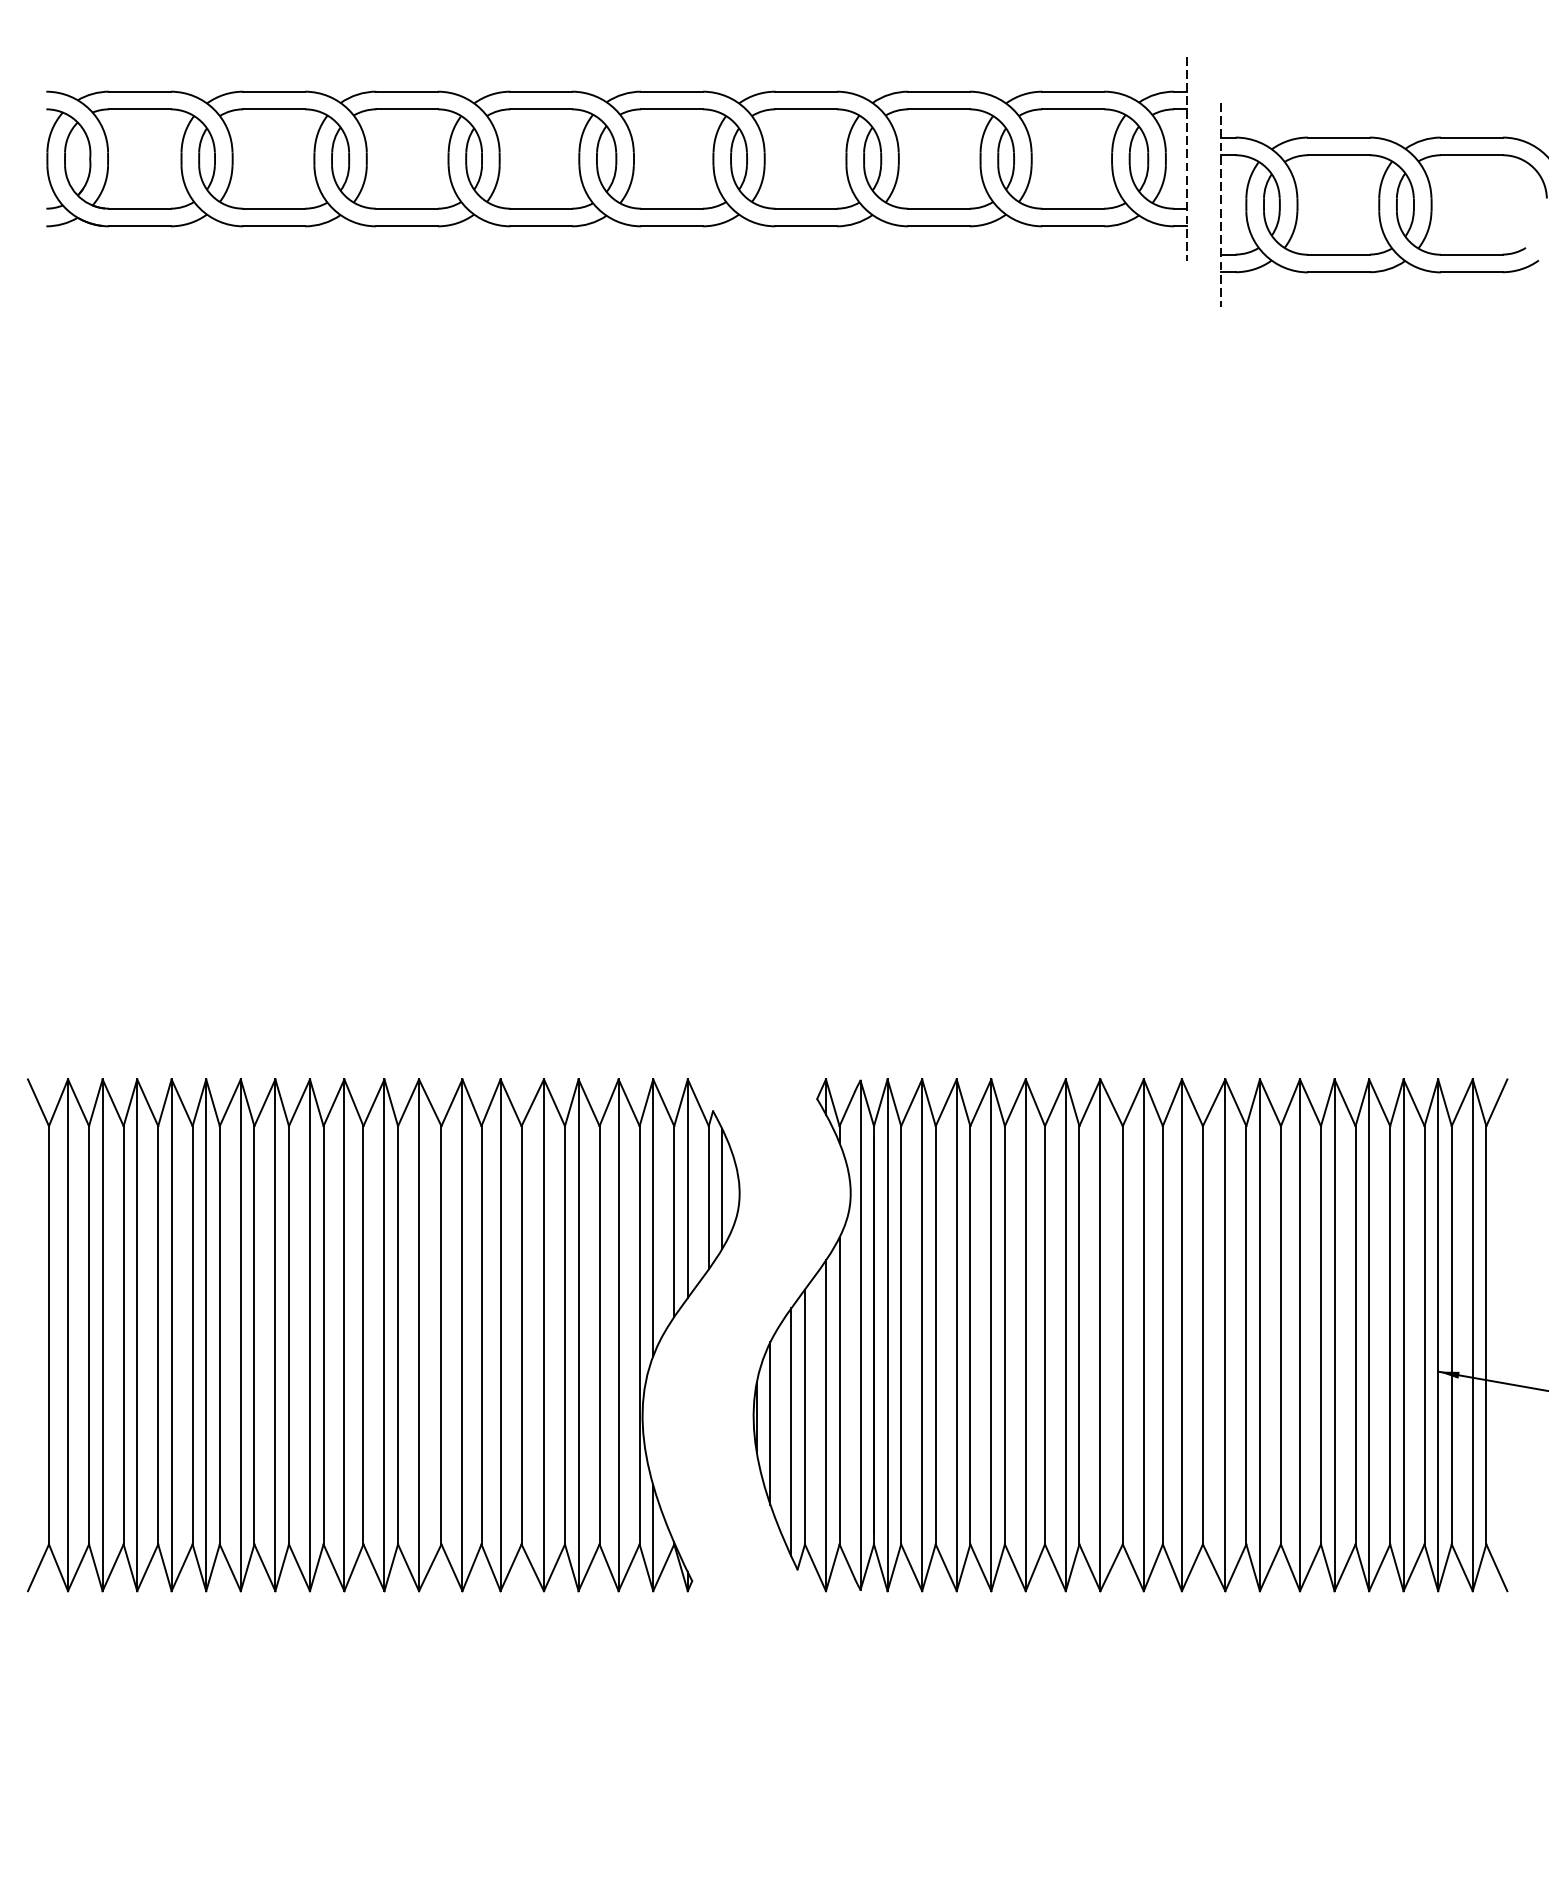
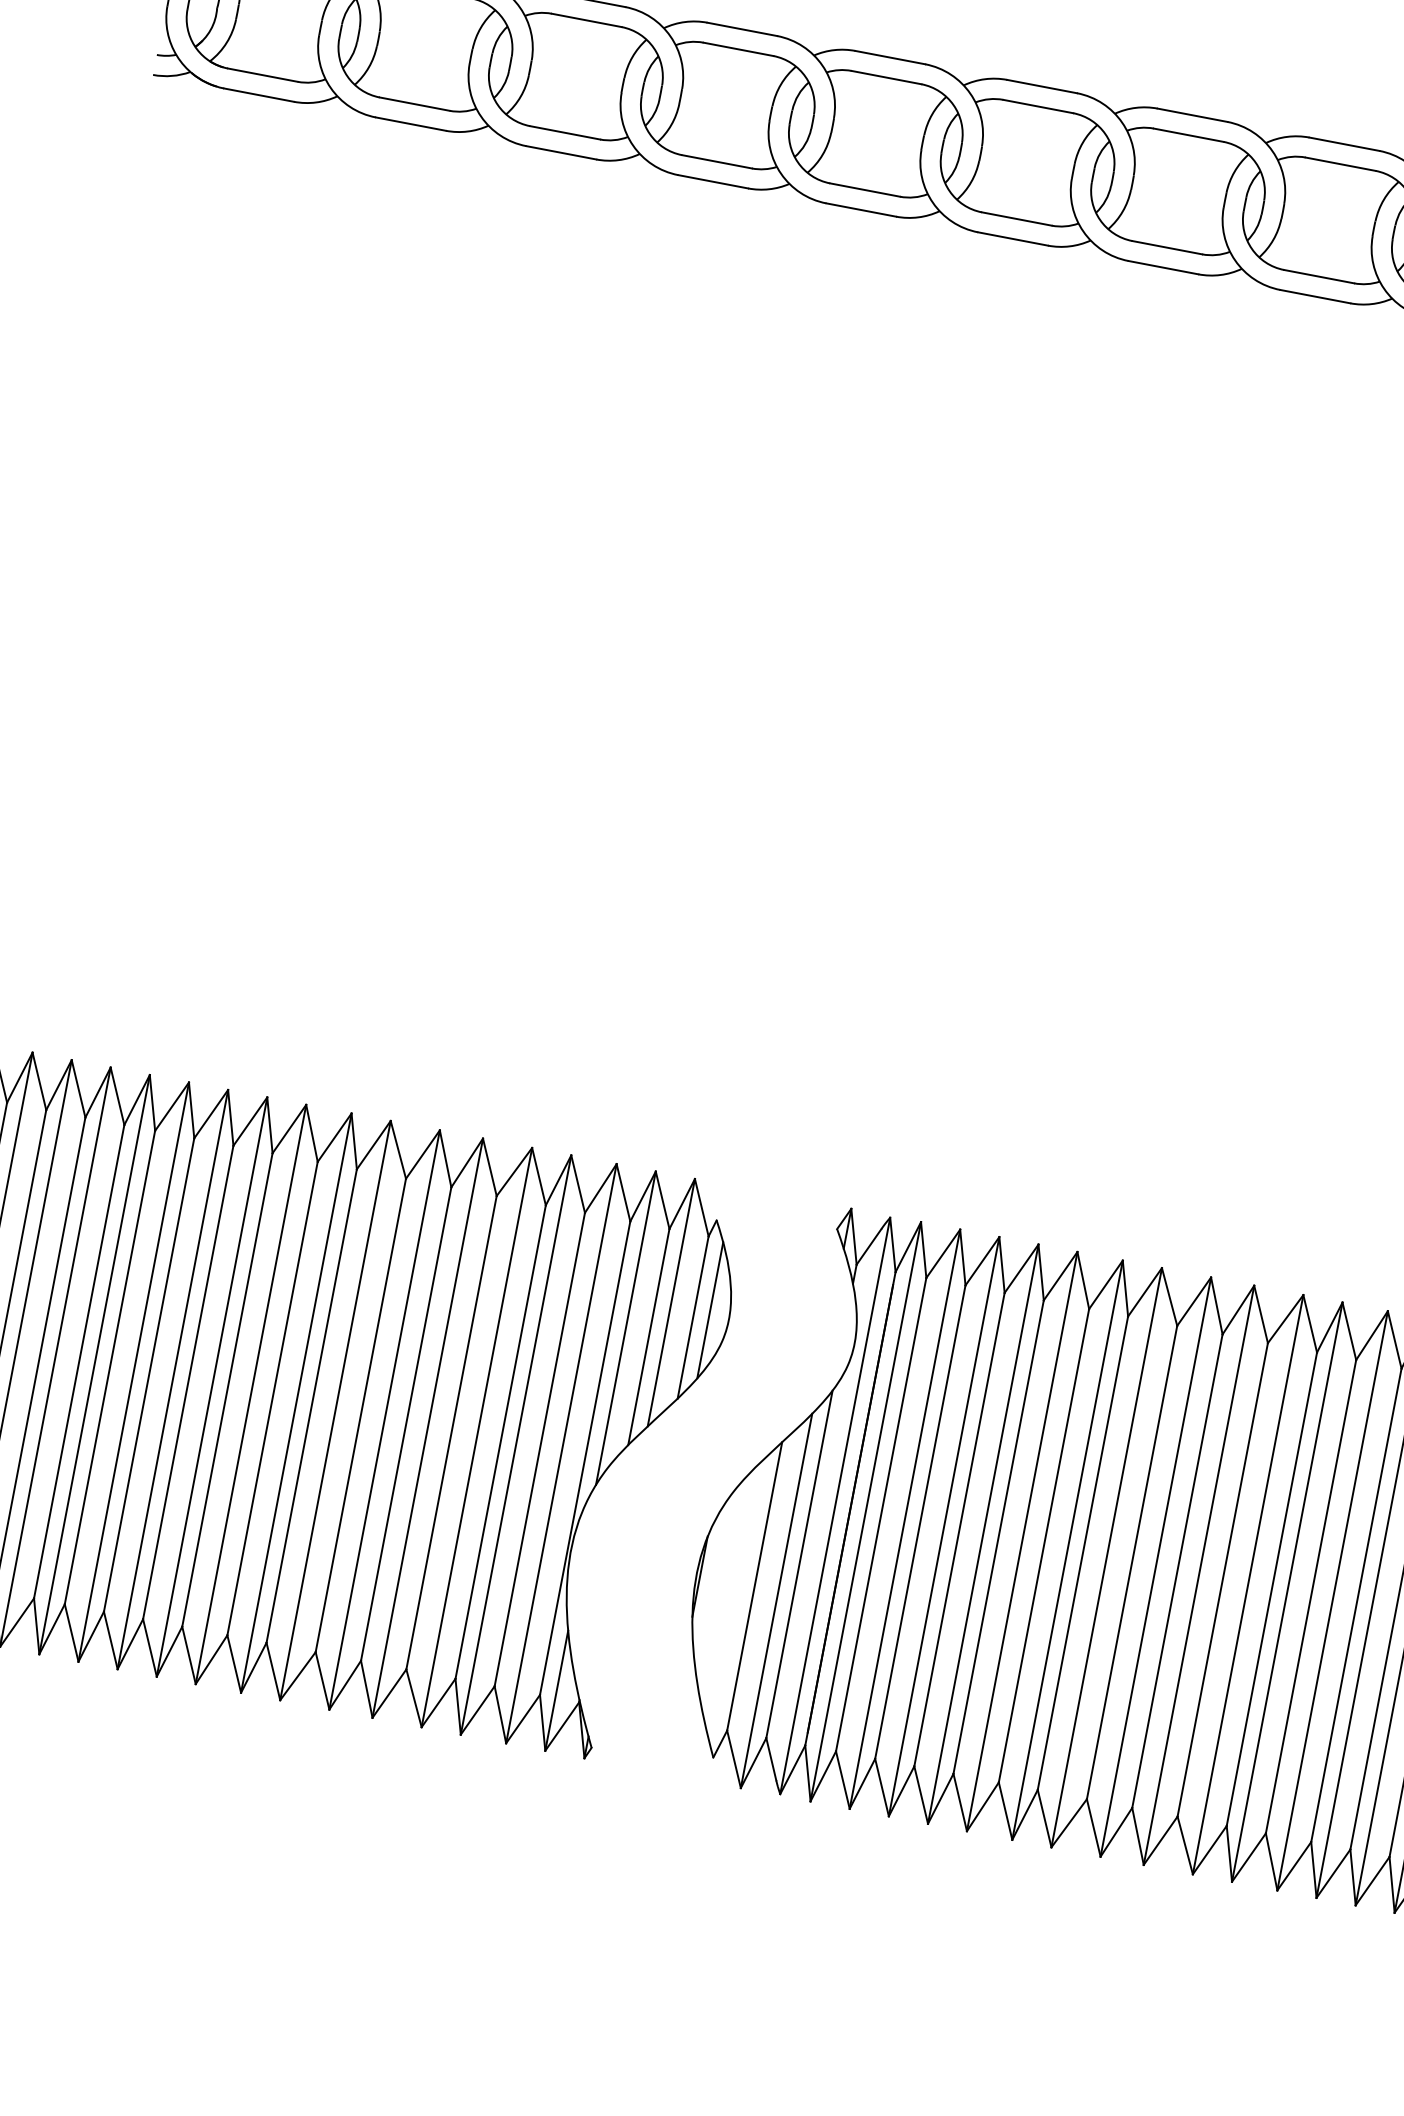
line: (770, 1423) -> (714, 1586), removed
line: (791, 1432) -> (736, 1601), removed

